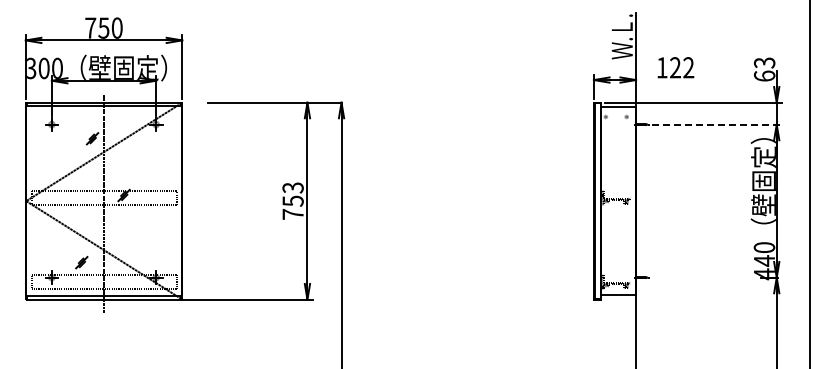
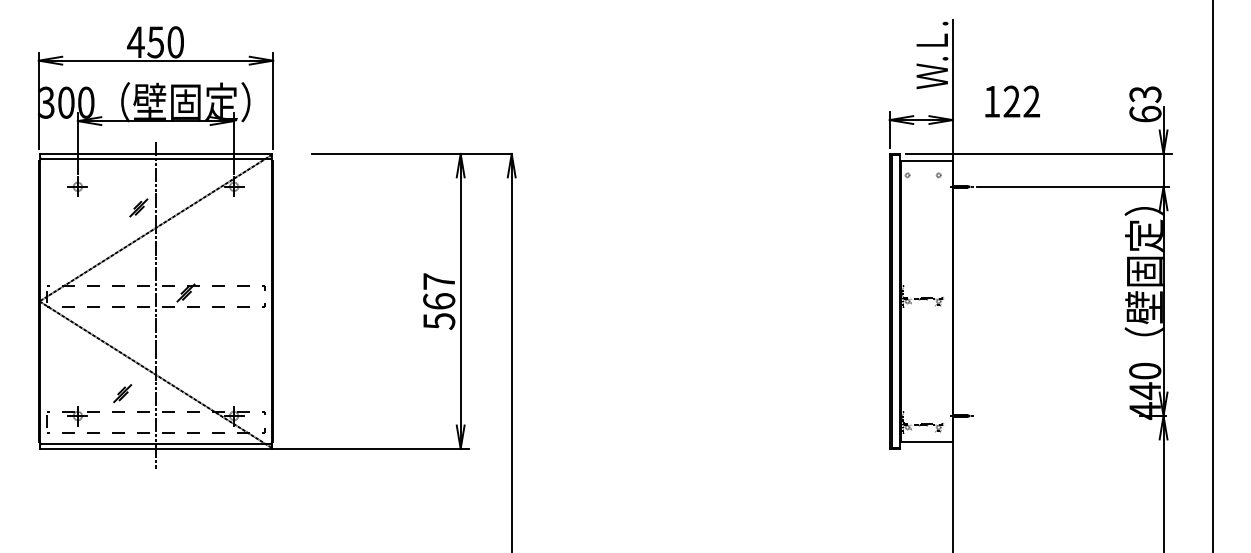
text: (90, 27) -> (135, 41), 750 -> 450
line: (716, 124) -> (1073, 186), dashed -> solid
text: (292, 201) -> (438, 301), 753 -> 567

